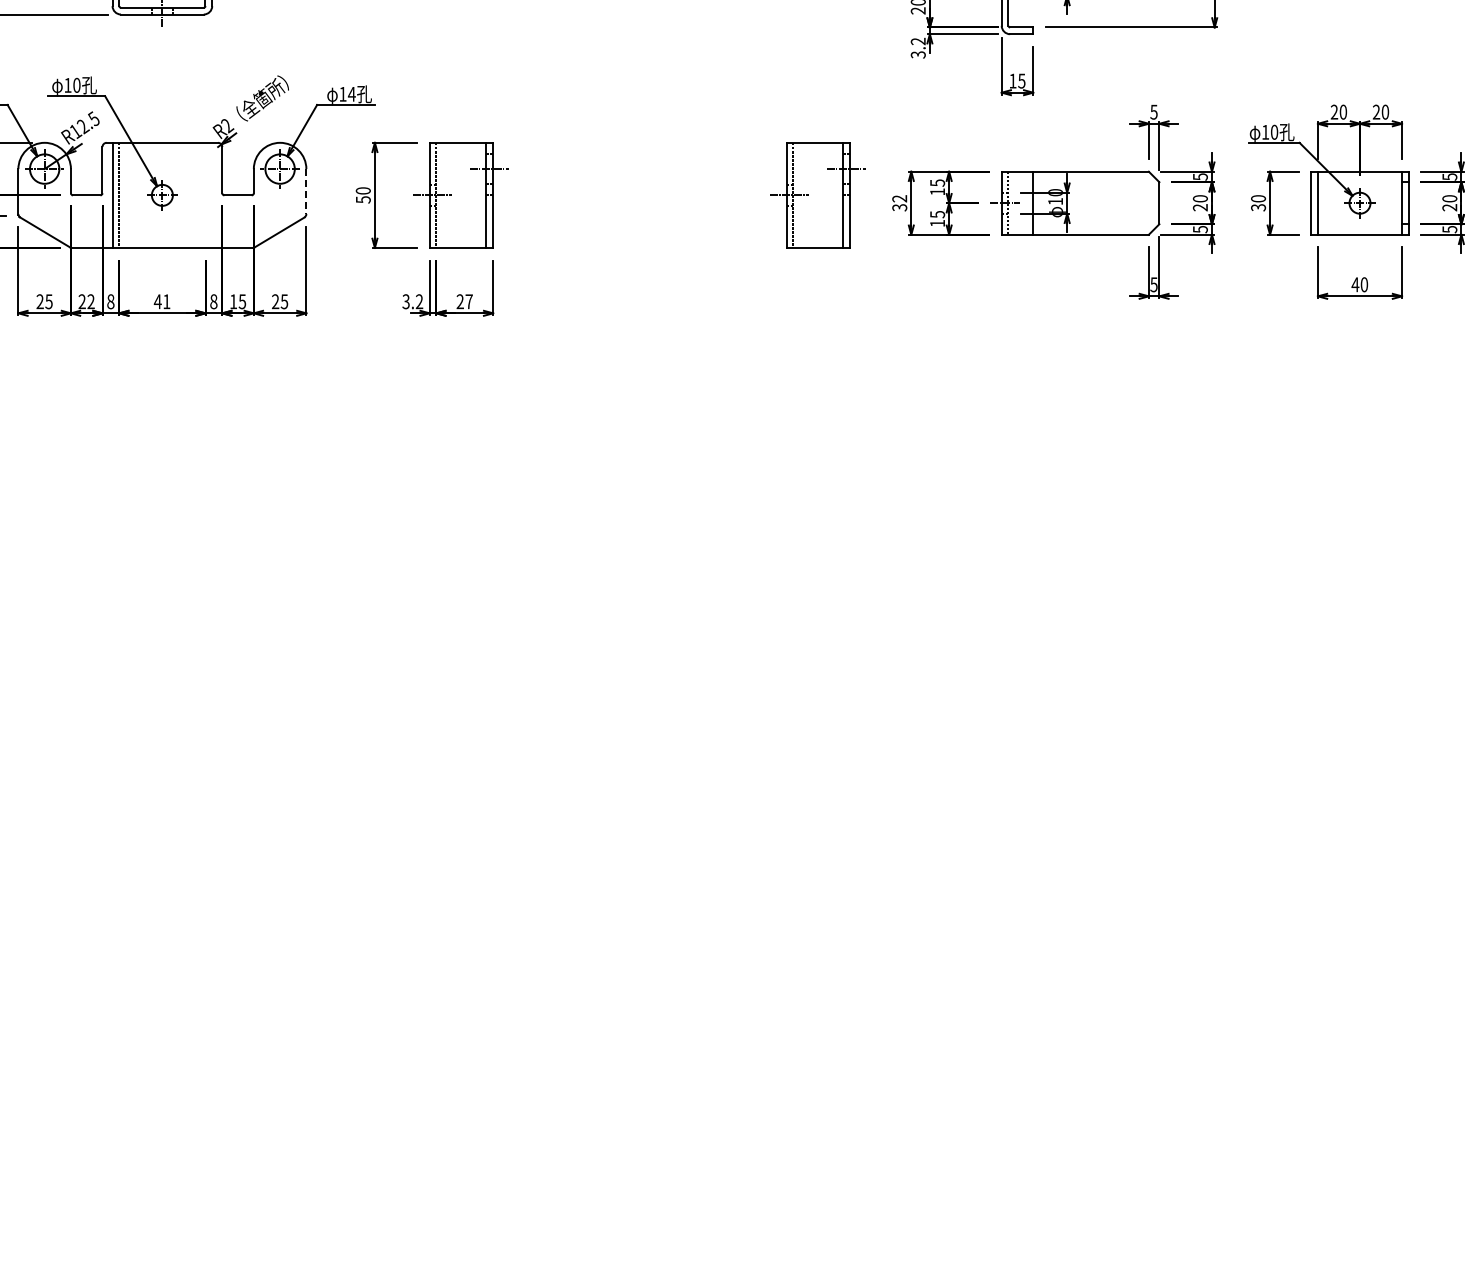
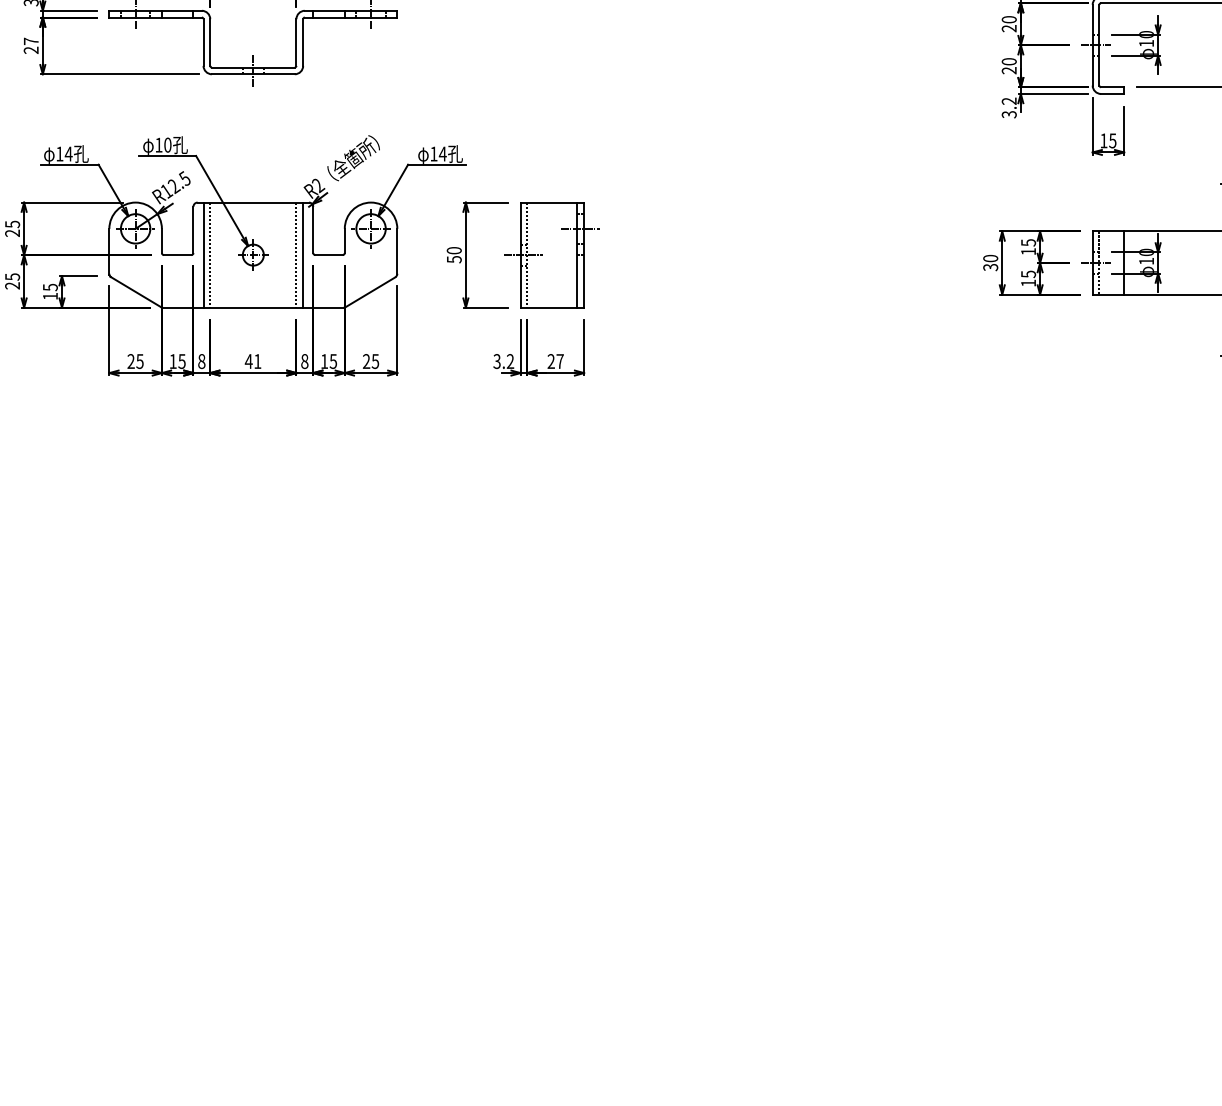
line: (306, 192) -> (397, 252), dashed -> solid
line: (205, 194) -> (296, 254), added
line: (212, 194) -> (303, 254), added
part: (817, 195) -> (908, 255), removed
text: (899, 198) -> (990, 258), 32 -> 30
text: (86, 301) -> (177, 361), 22 -> 15

